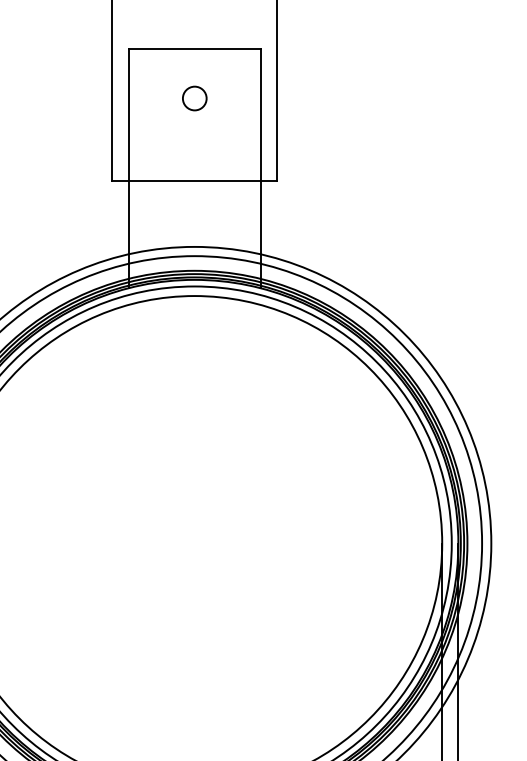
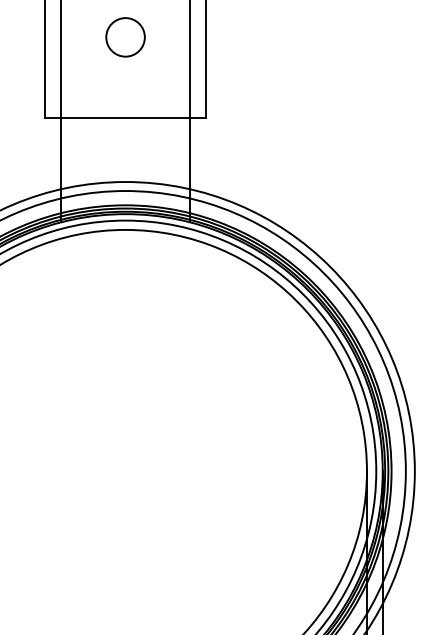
circle: (194, 98) -> (125, 37), size x1.67

